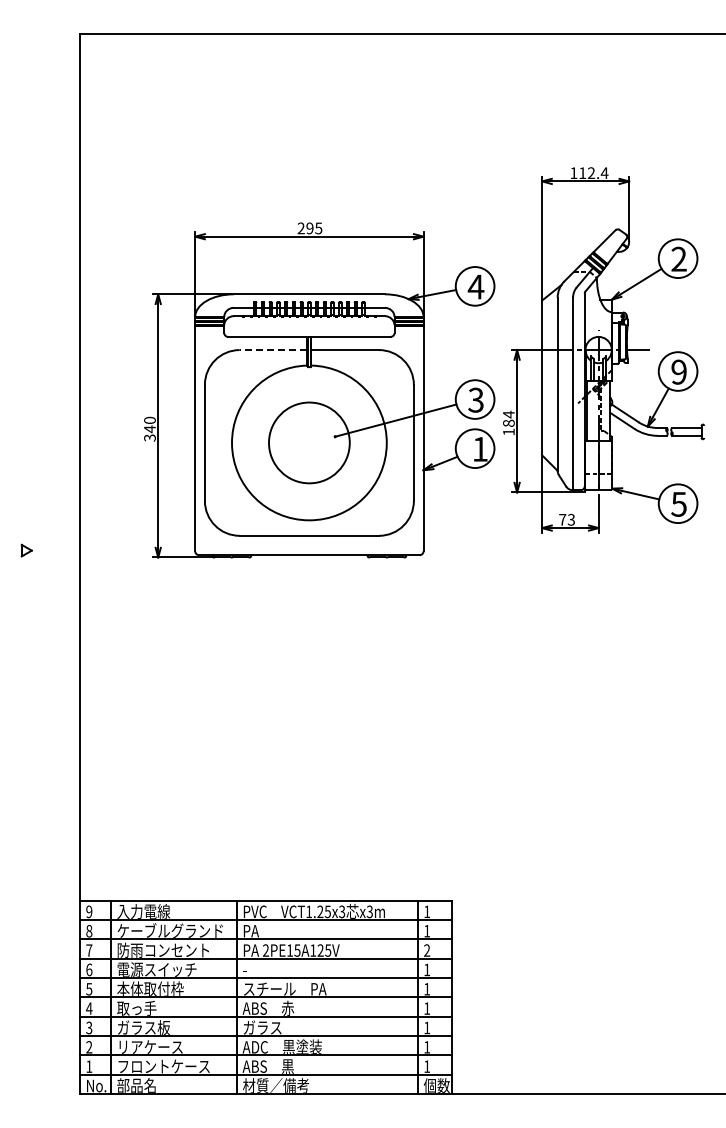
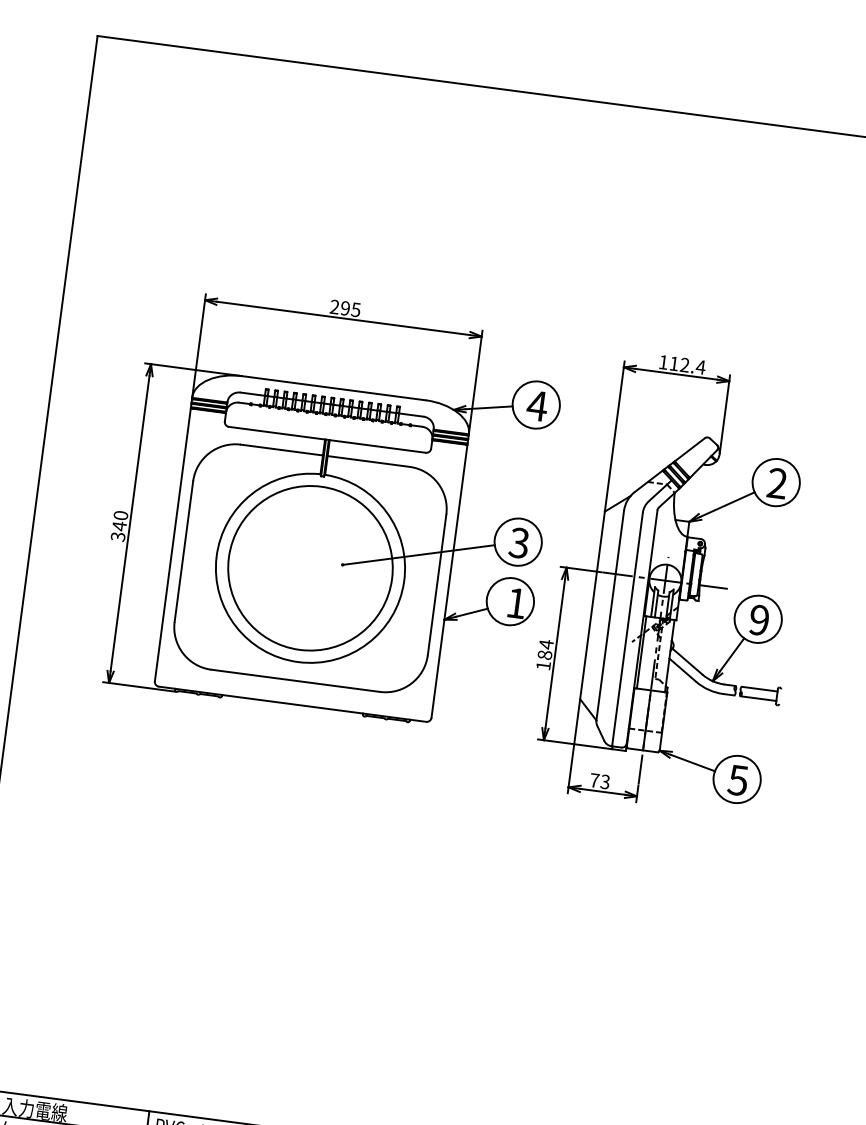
line: (273, 350) -> (281, 450), dashed -> solid
part: (604, 350) -> (672, 582), moved
circle: (309, 442) -> (310, 567), size x1.67

